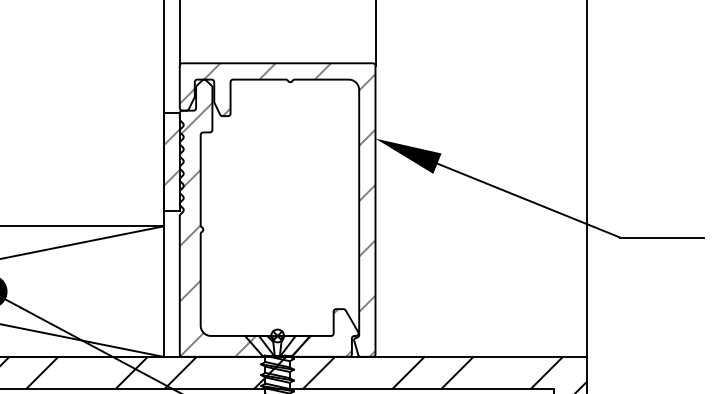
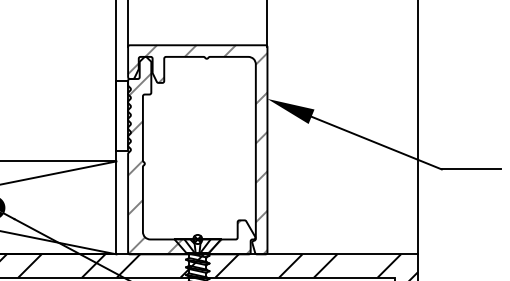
hatch: (171, 170) -> (122, 121), removed

